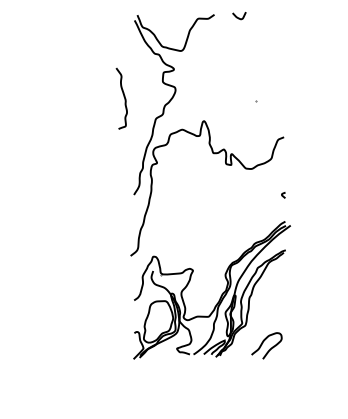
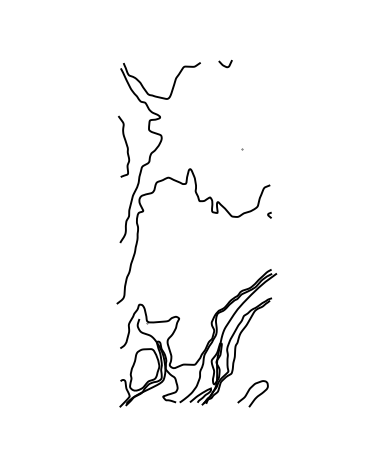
curve: (124, 98) -> (126, 146), moved
curve: (283, 194) -> (269, 214), moved

